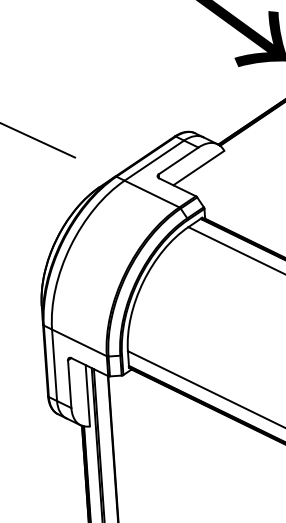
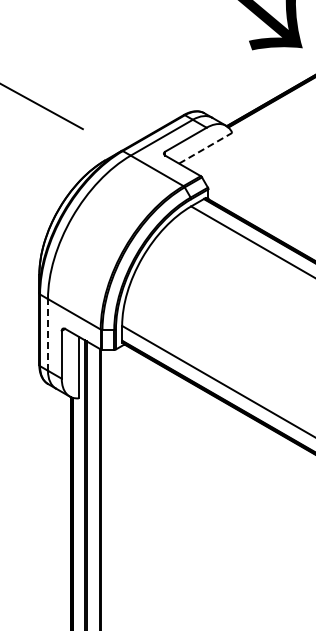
line: (198, 168) -> (205, 148), solid -> dashed
line: (54, 364) -> (47, 334), solid -> dashed

